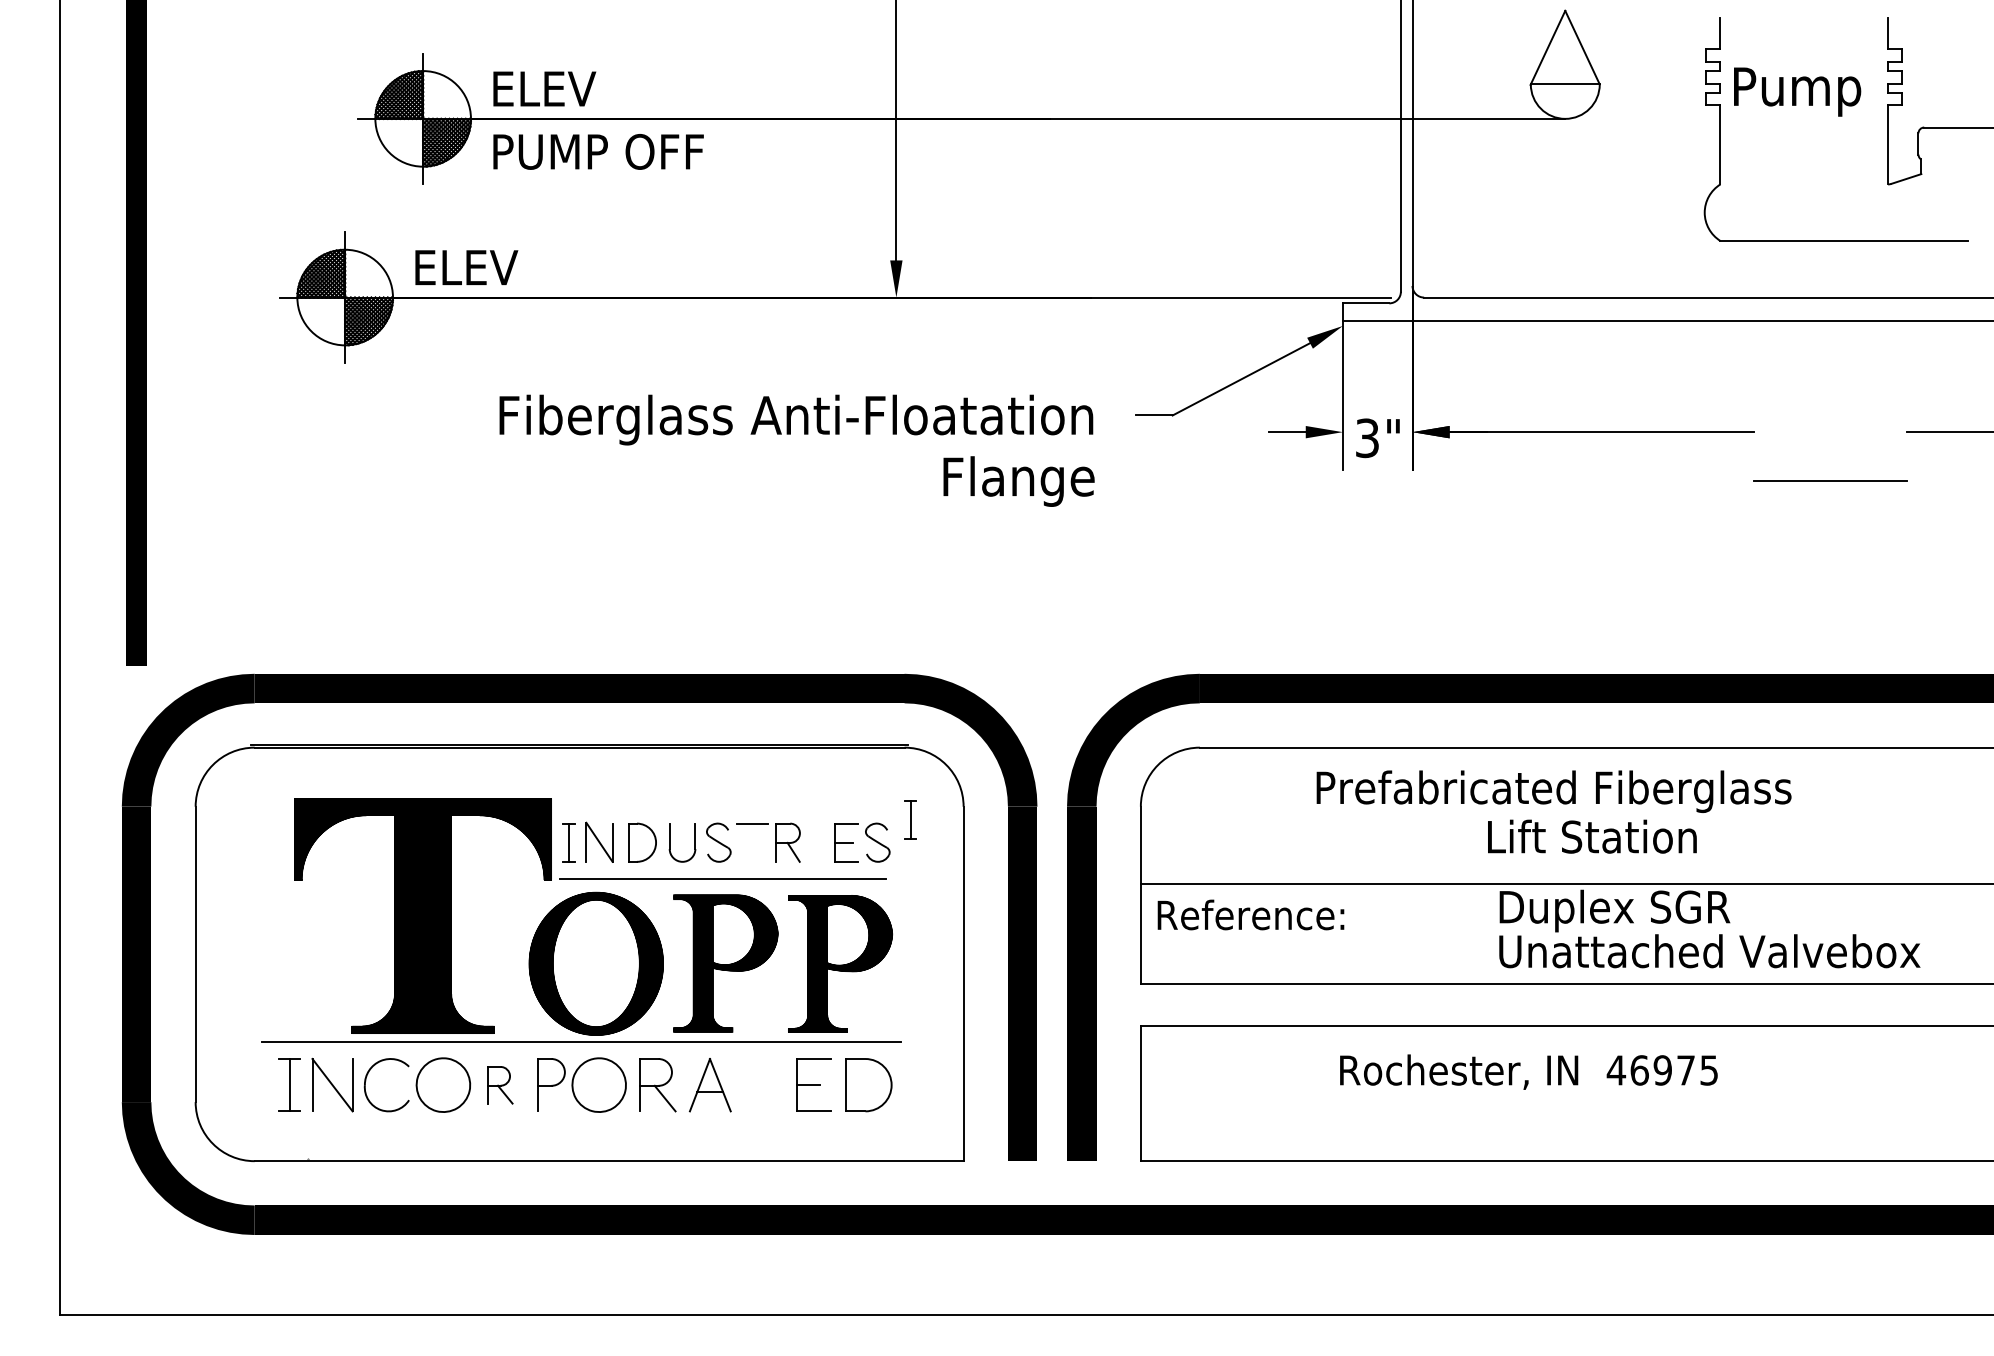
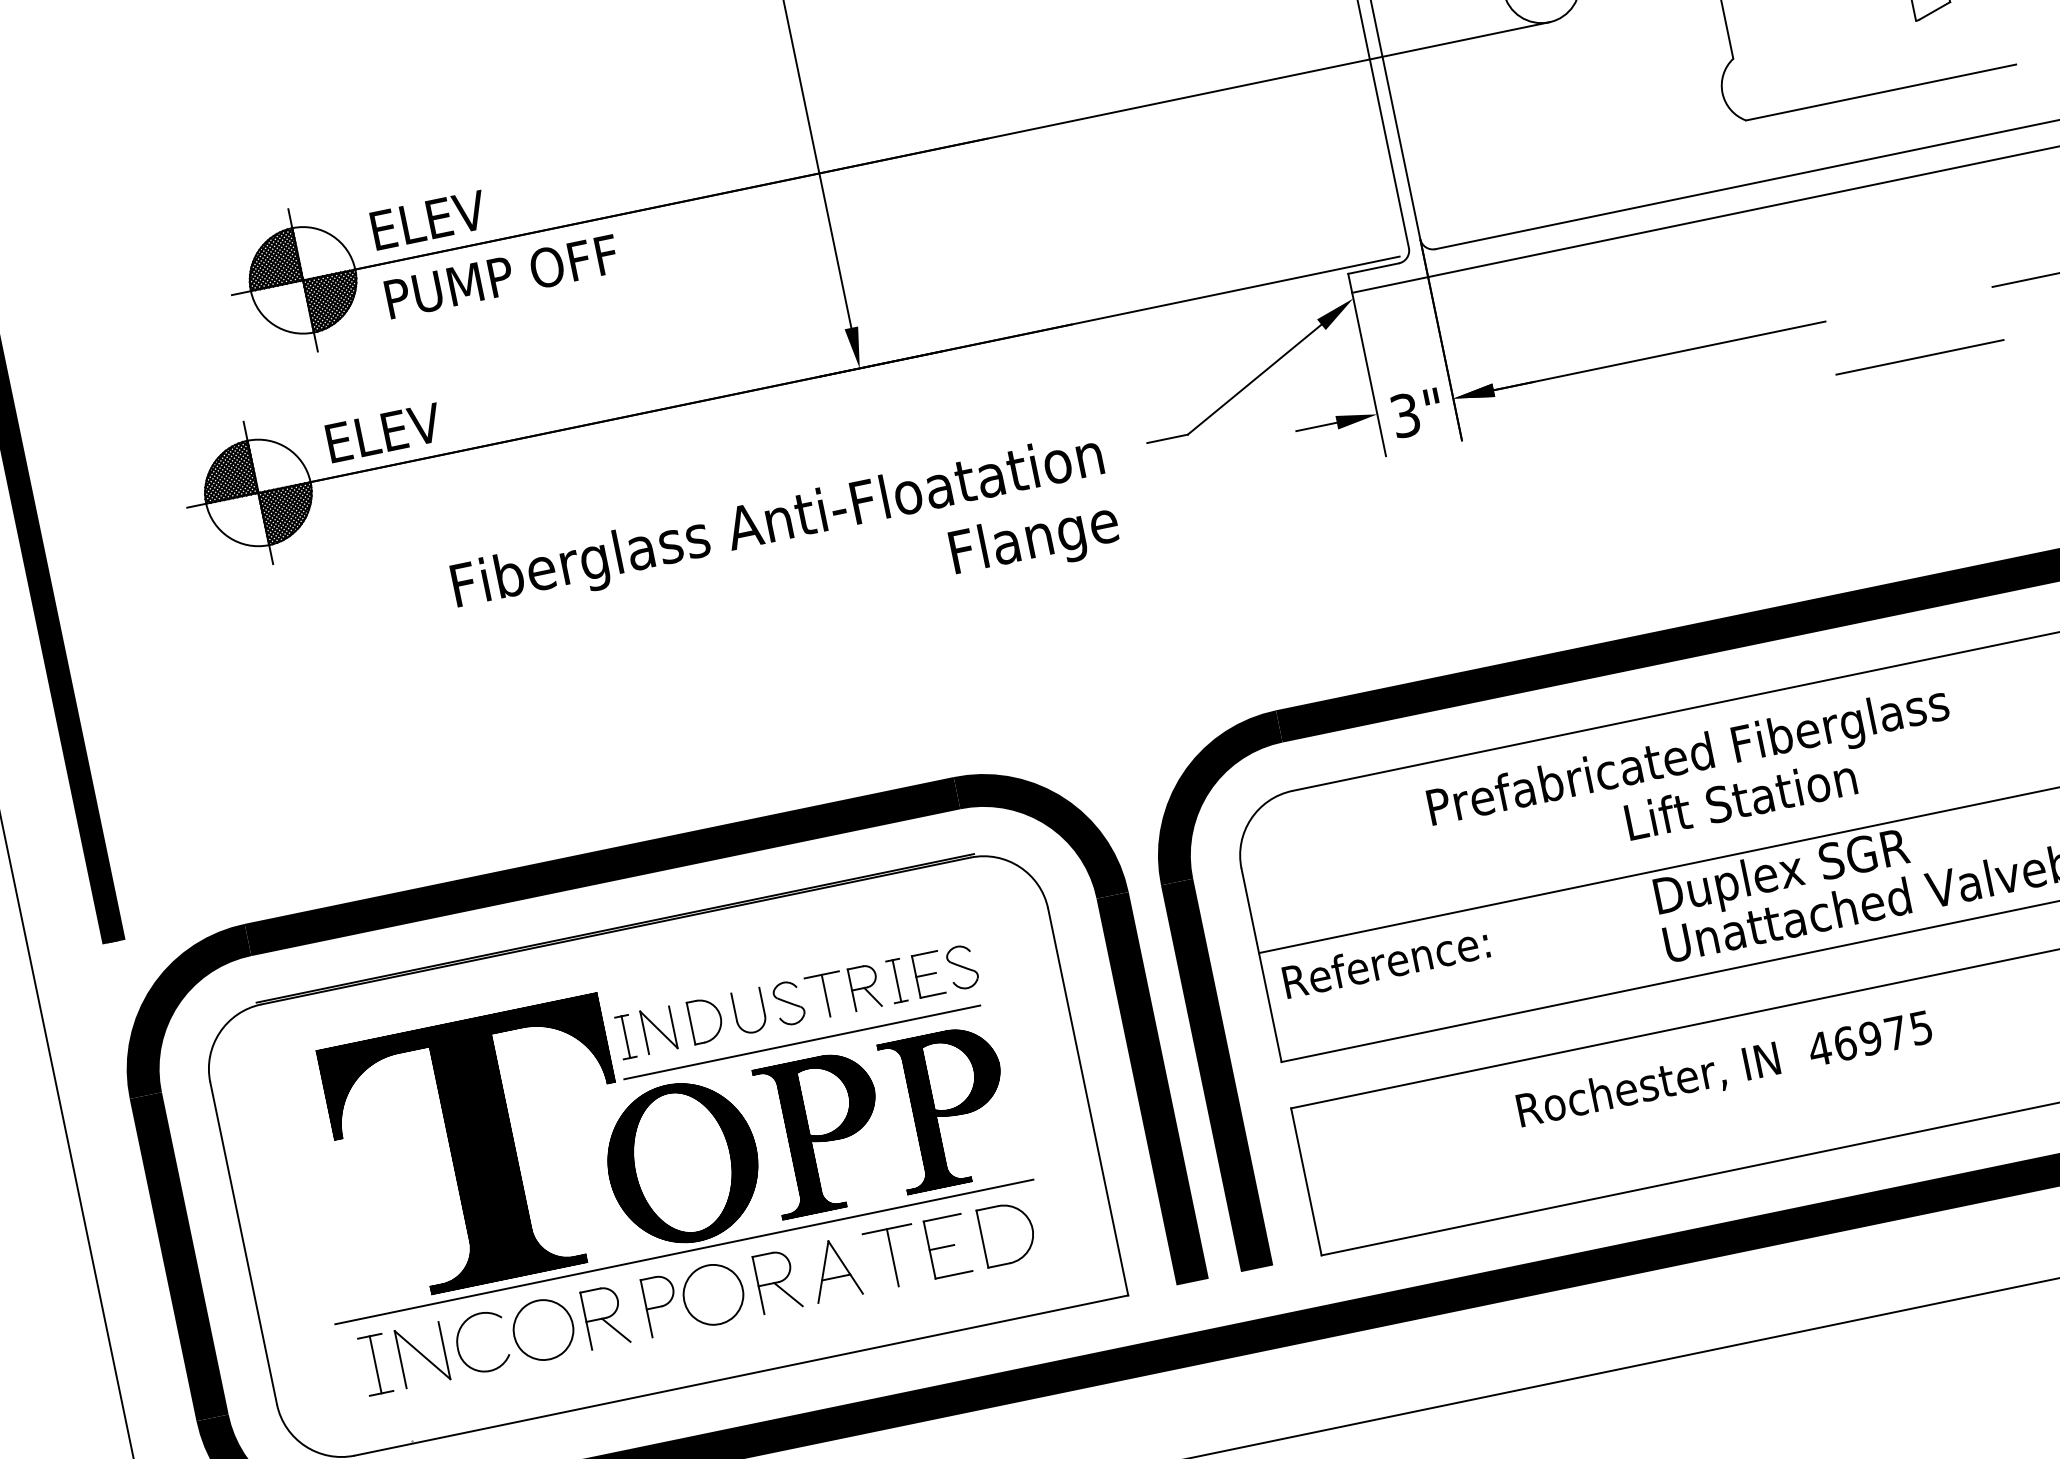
part: (910, 819) -> (896, 980), moved
line: (752, 842) -> (825, 995), added
part: (763, 1084) -> (892, 1257), added
part: (500, 1085) -> (605, 1317), size x1.43

